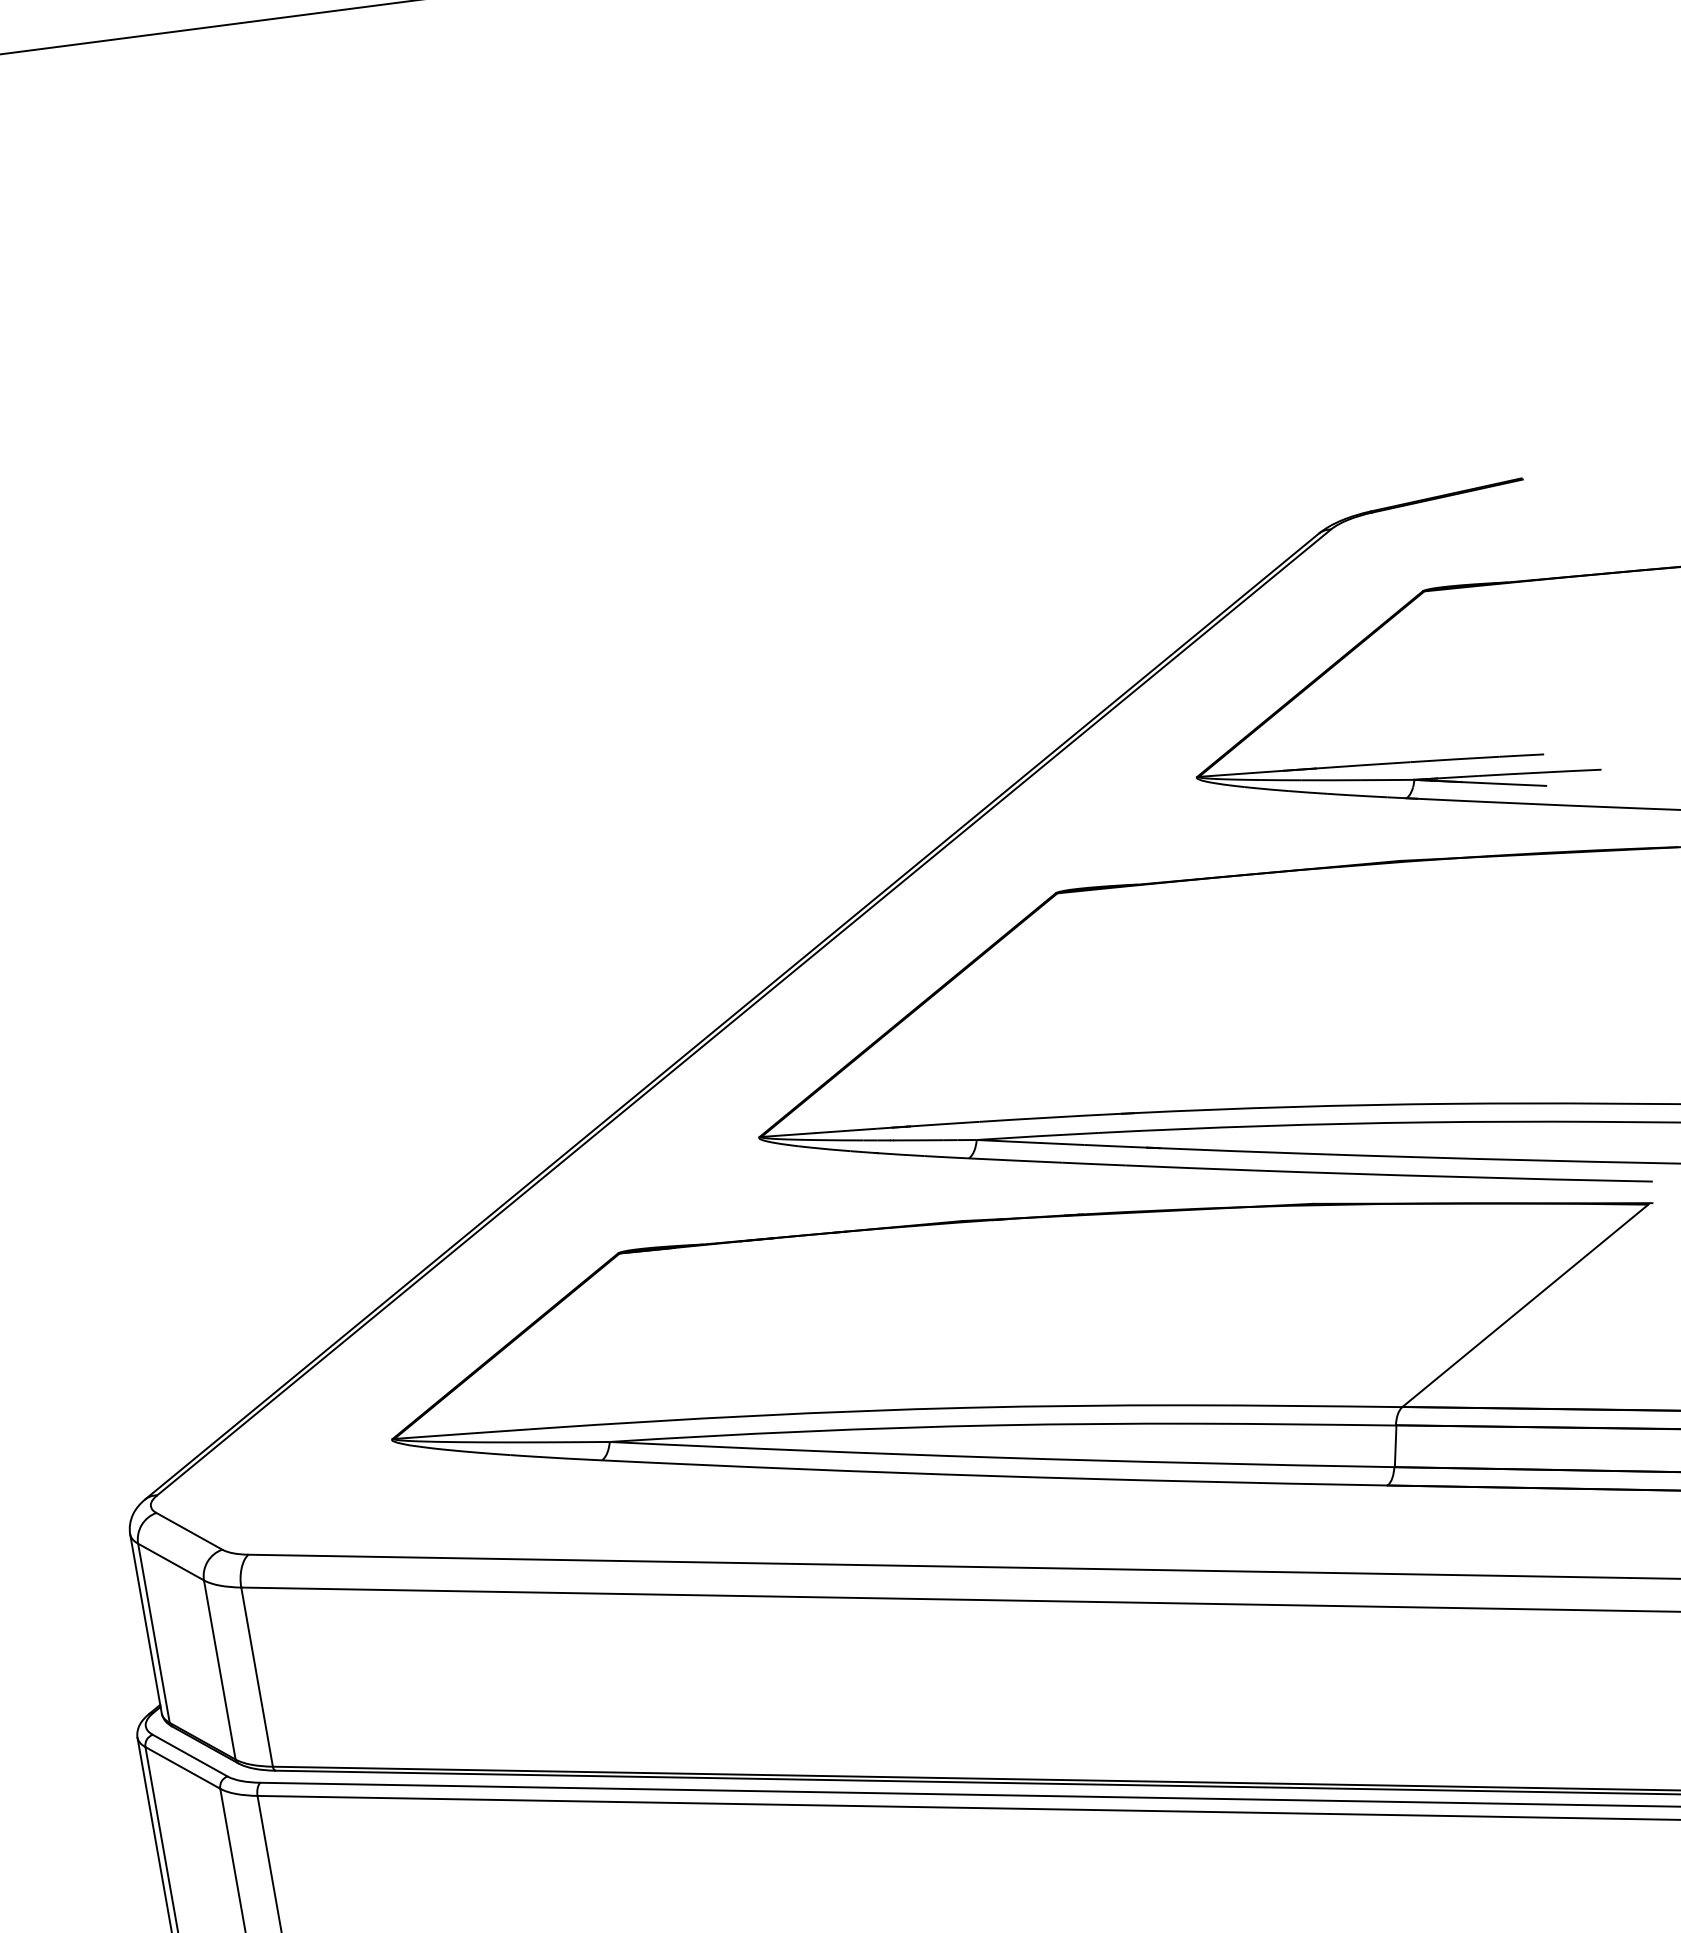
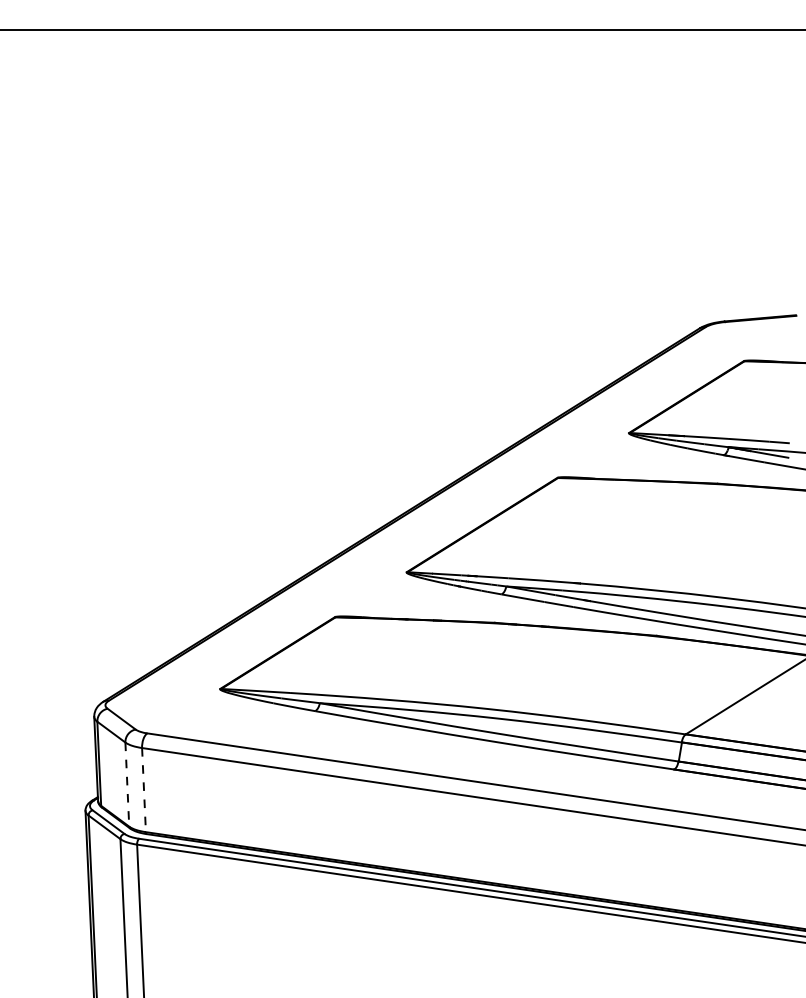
line: (220, 1671) -> (127, 785), solid -> dashed
line: (258, 1677) -> (144, 790), solid -> dashed

